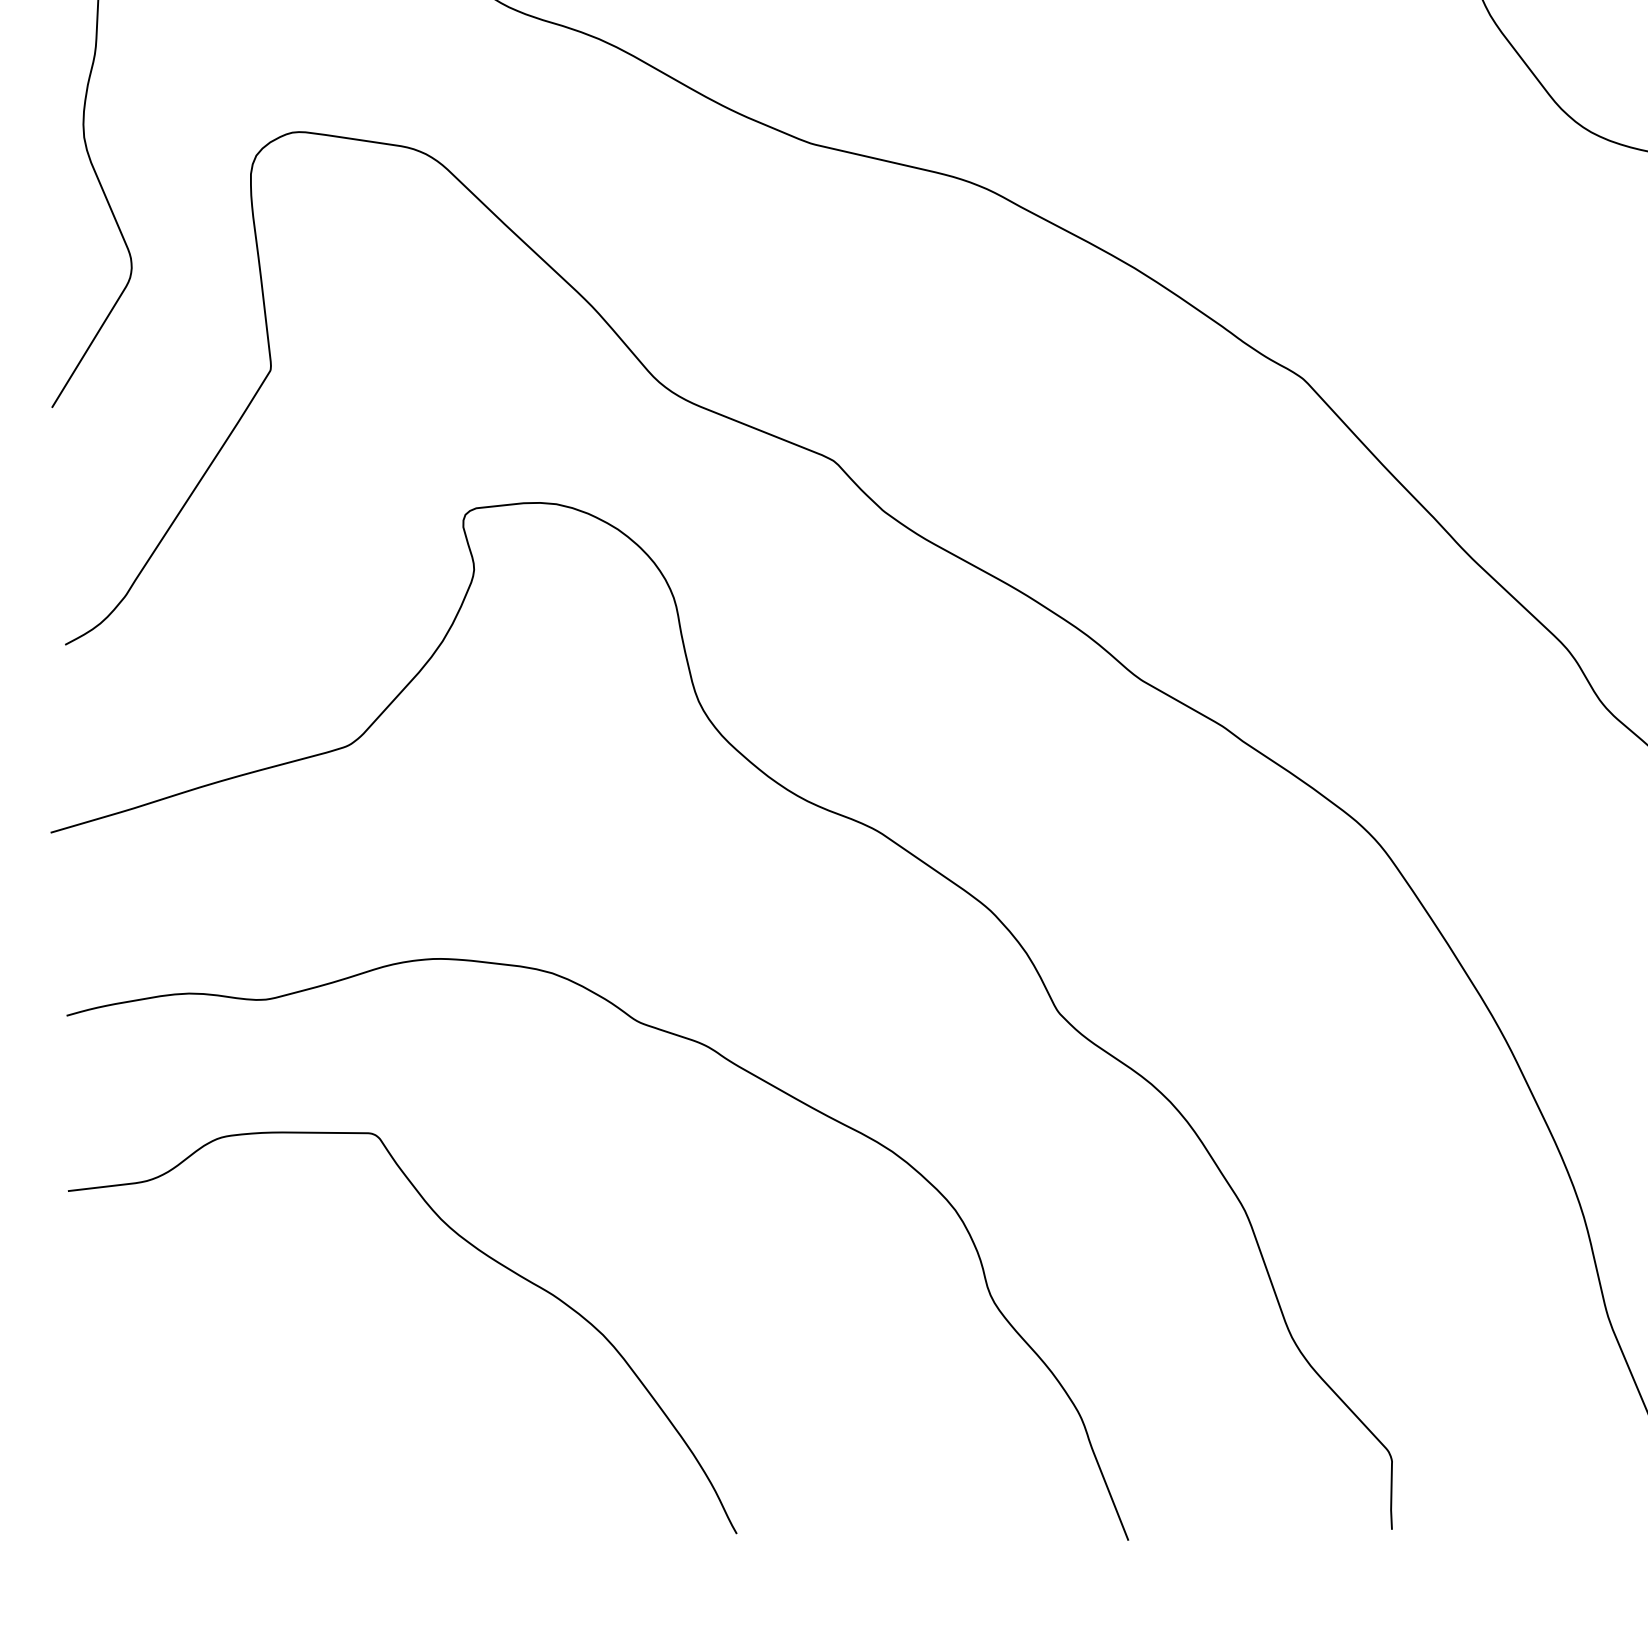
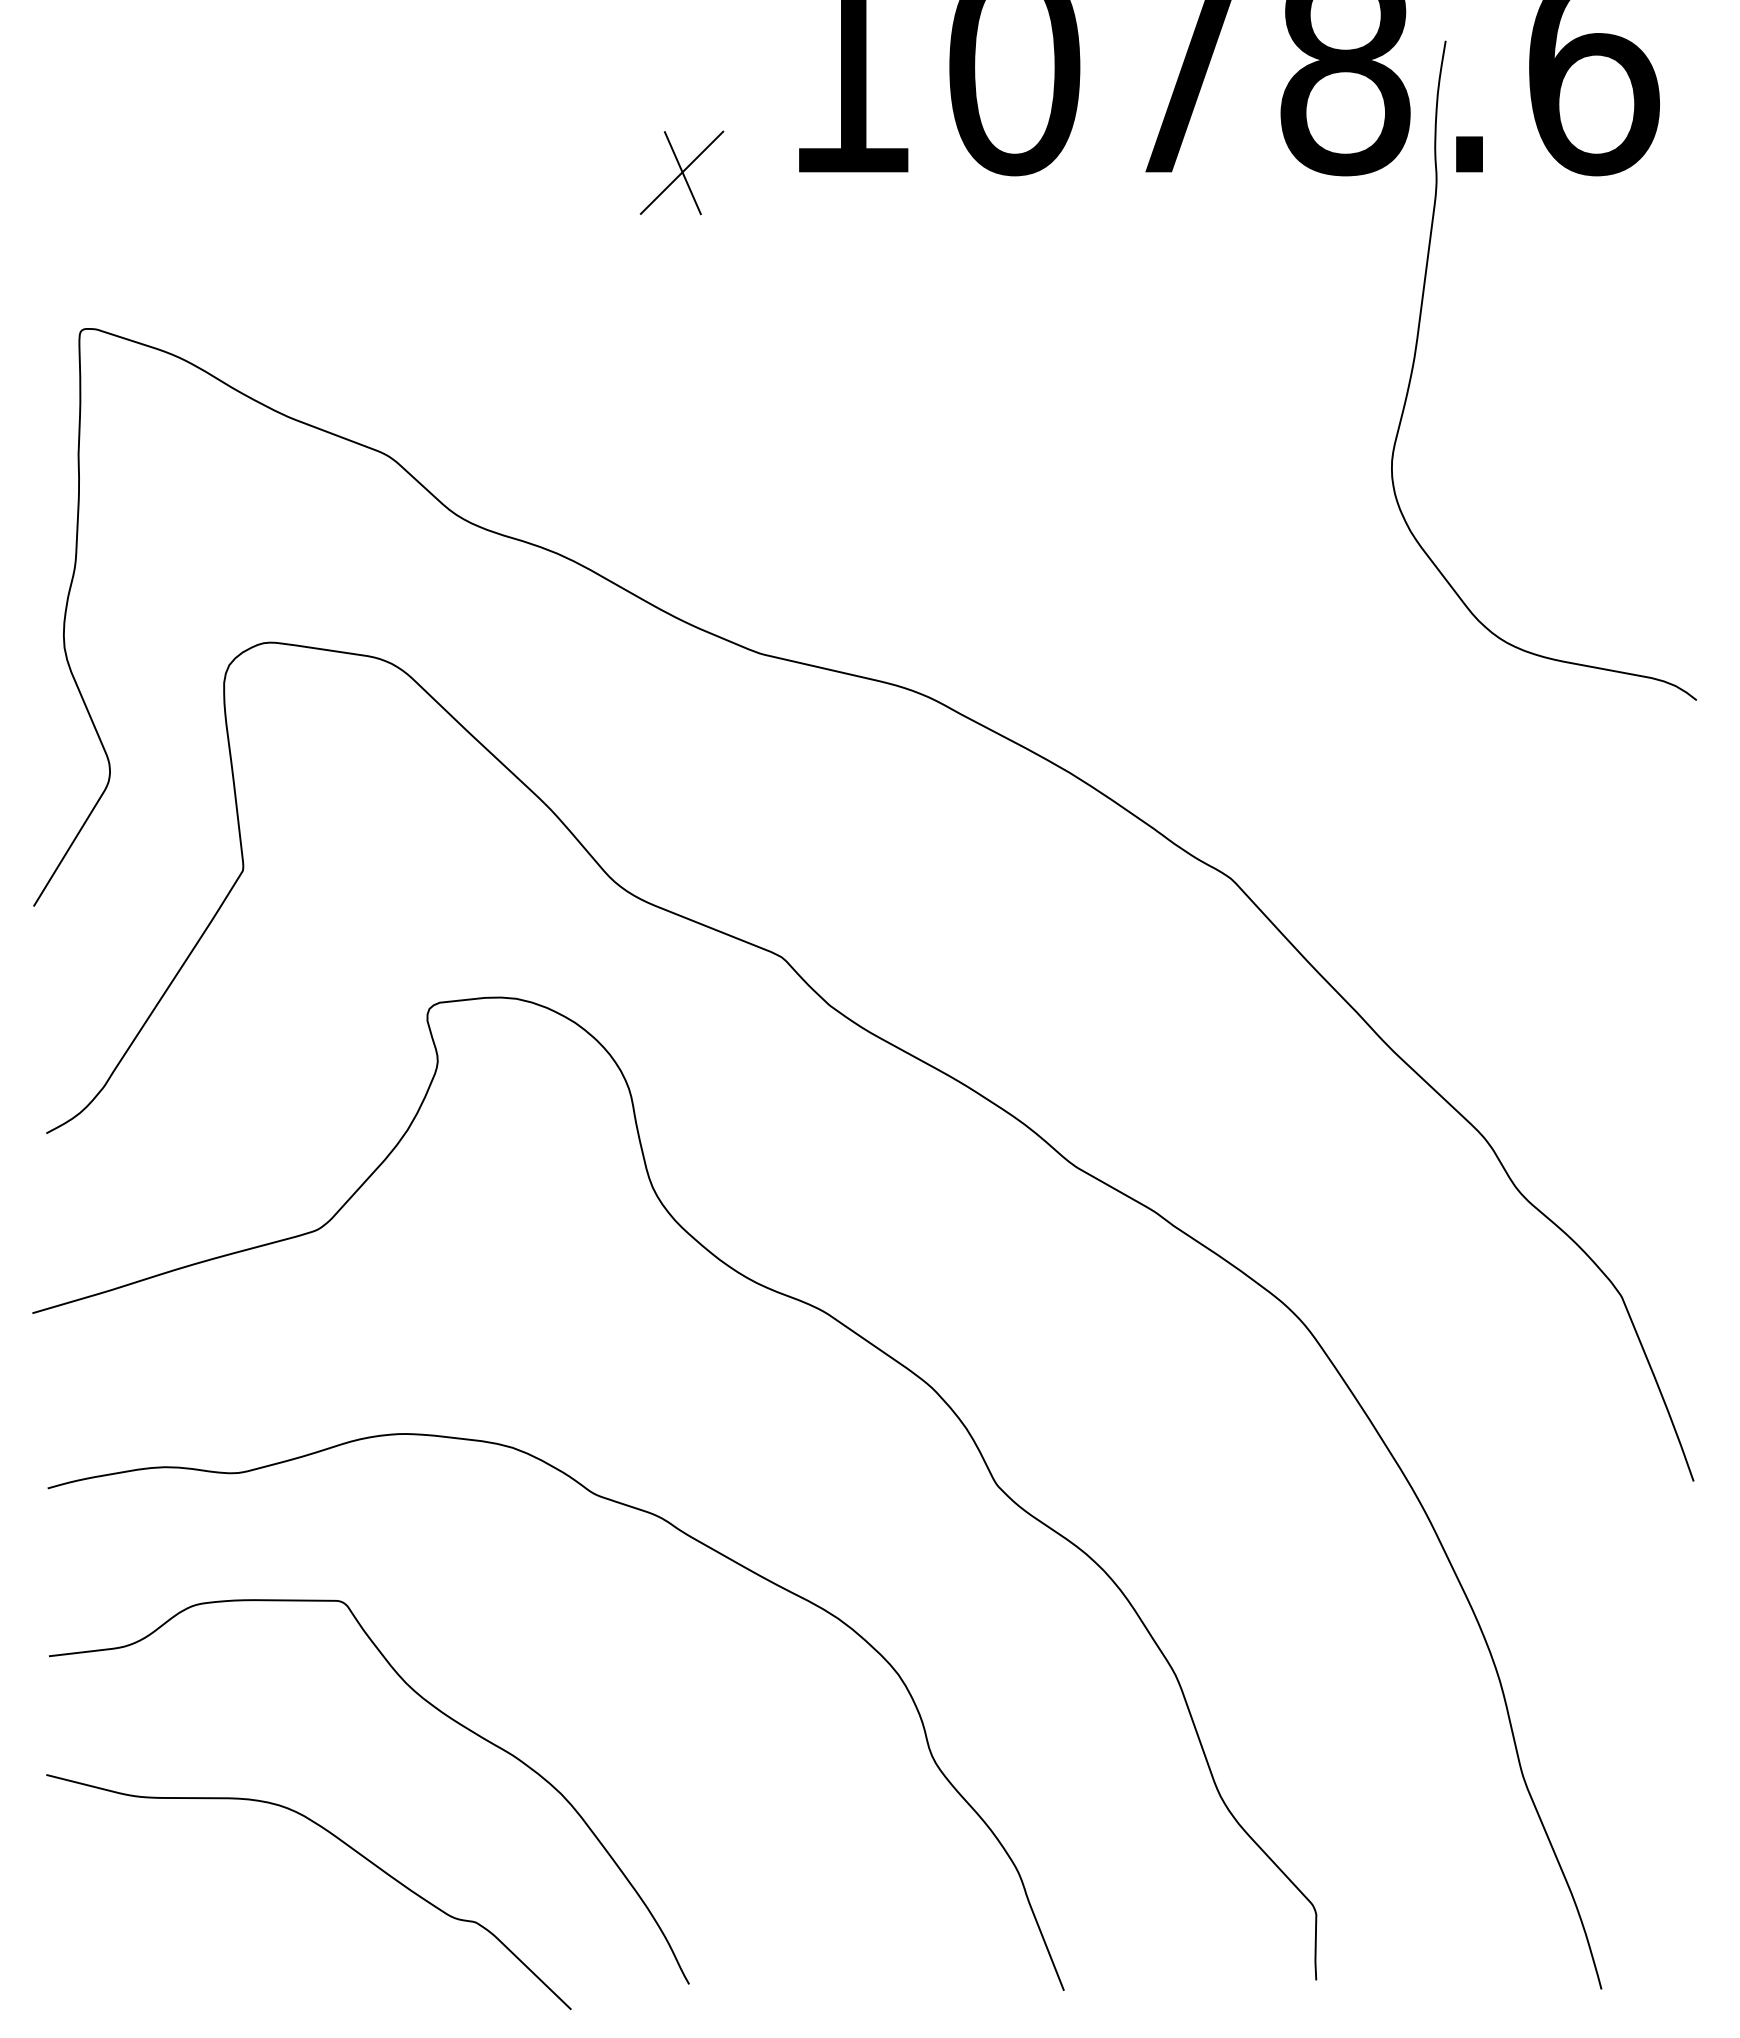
curve: (376, 1387) -> (344, 1844), added

